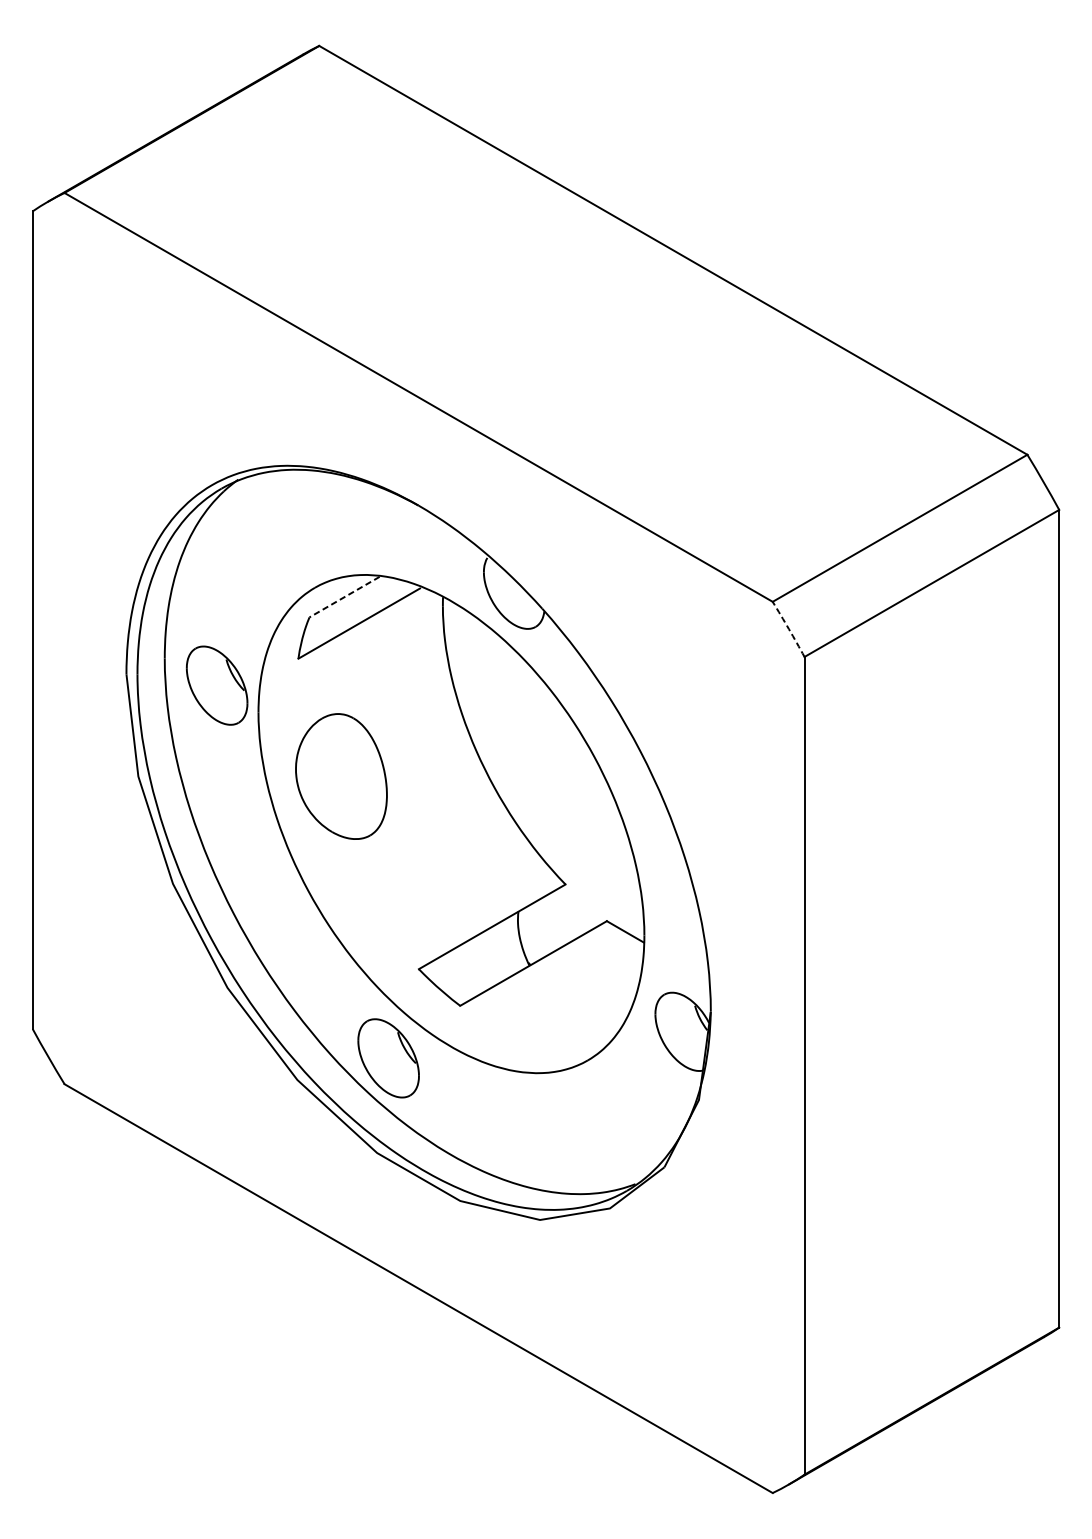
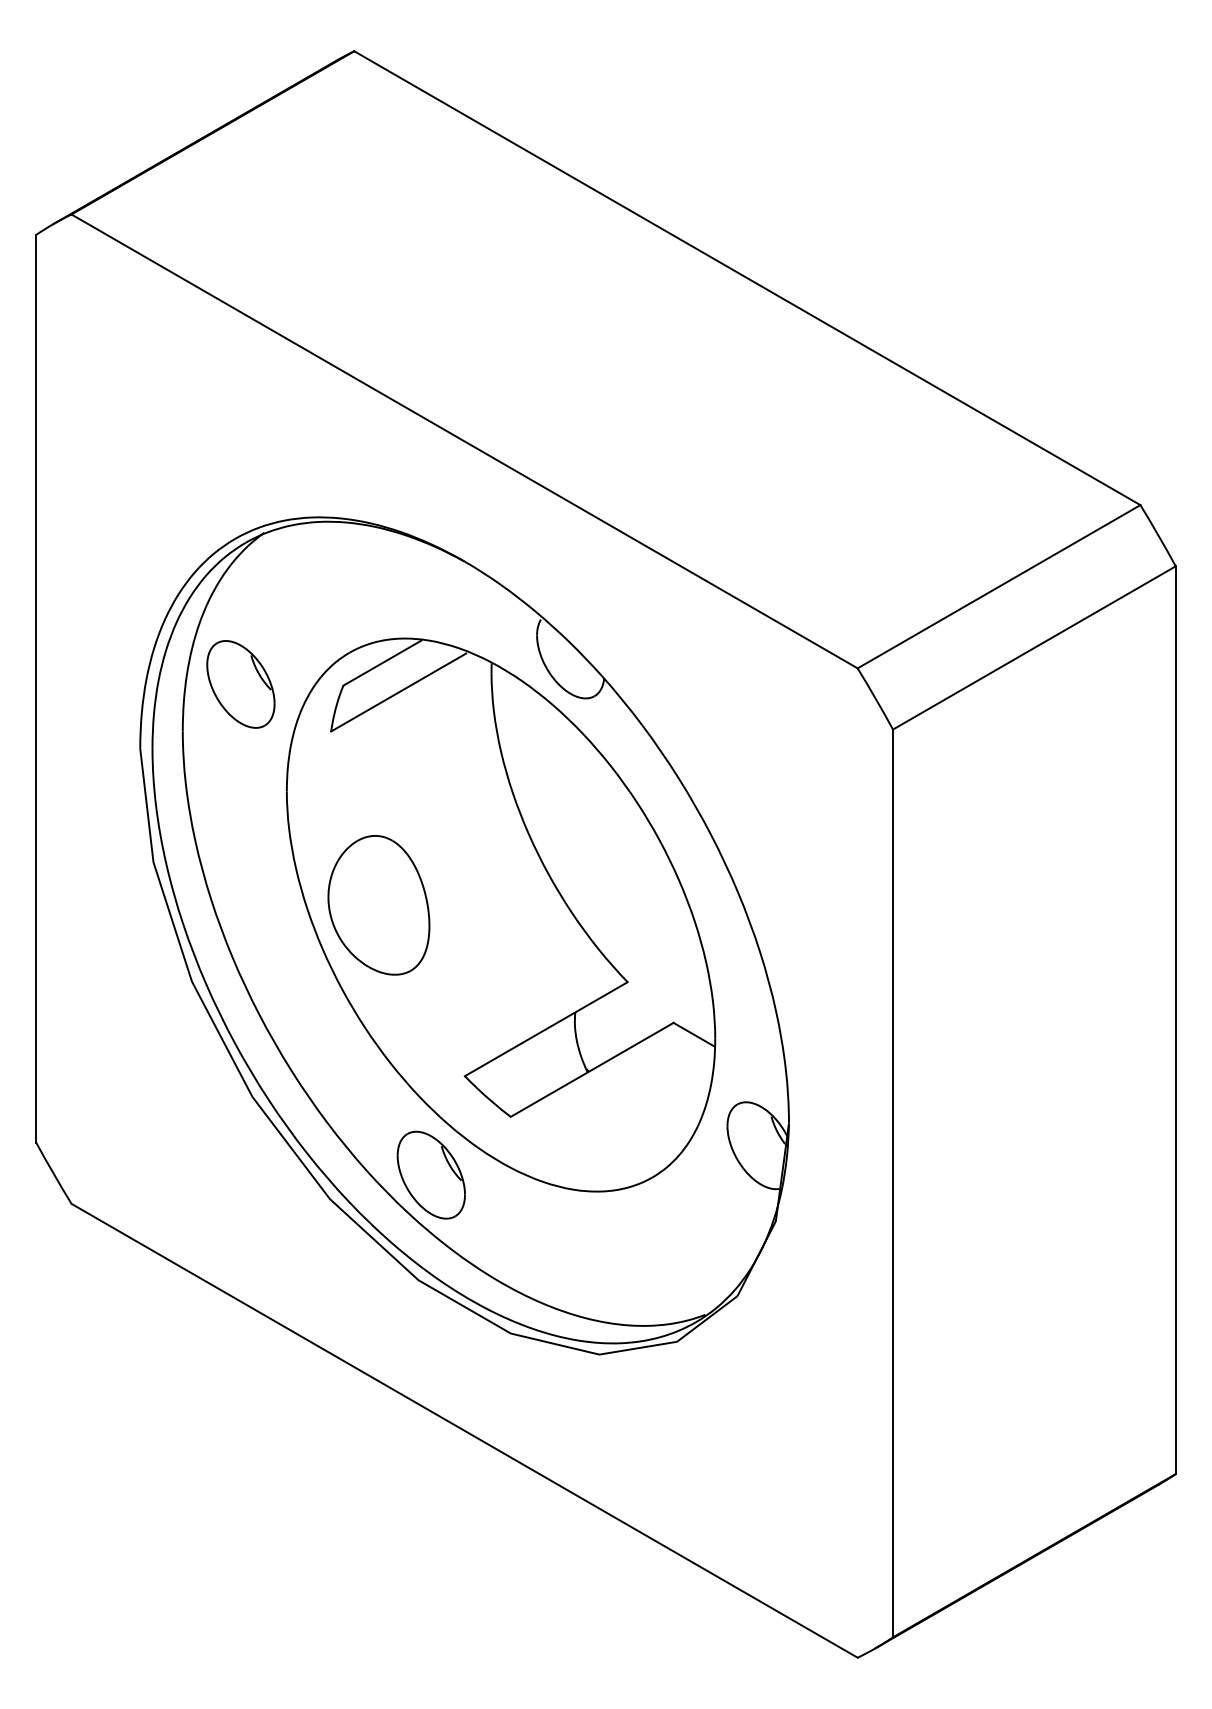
line: (344, 597) -> (382, 663), dashed -> solid
arc: (788, 628) -> (875, 698), dashed -> solid
part: (216, 685) -> (240, 684), moved
part: (341, 776) -> (378, 905), moved

